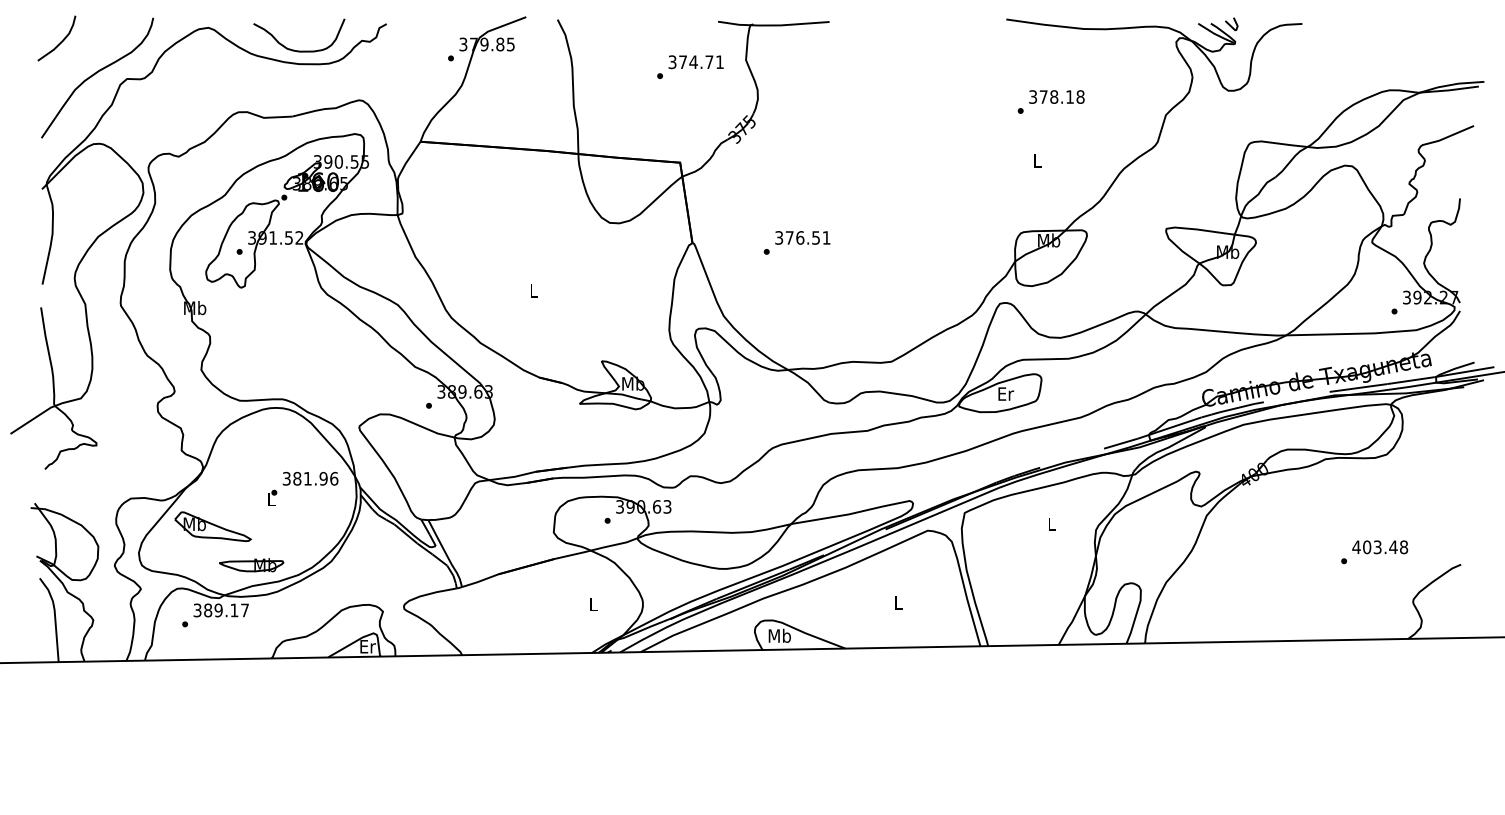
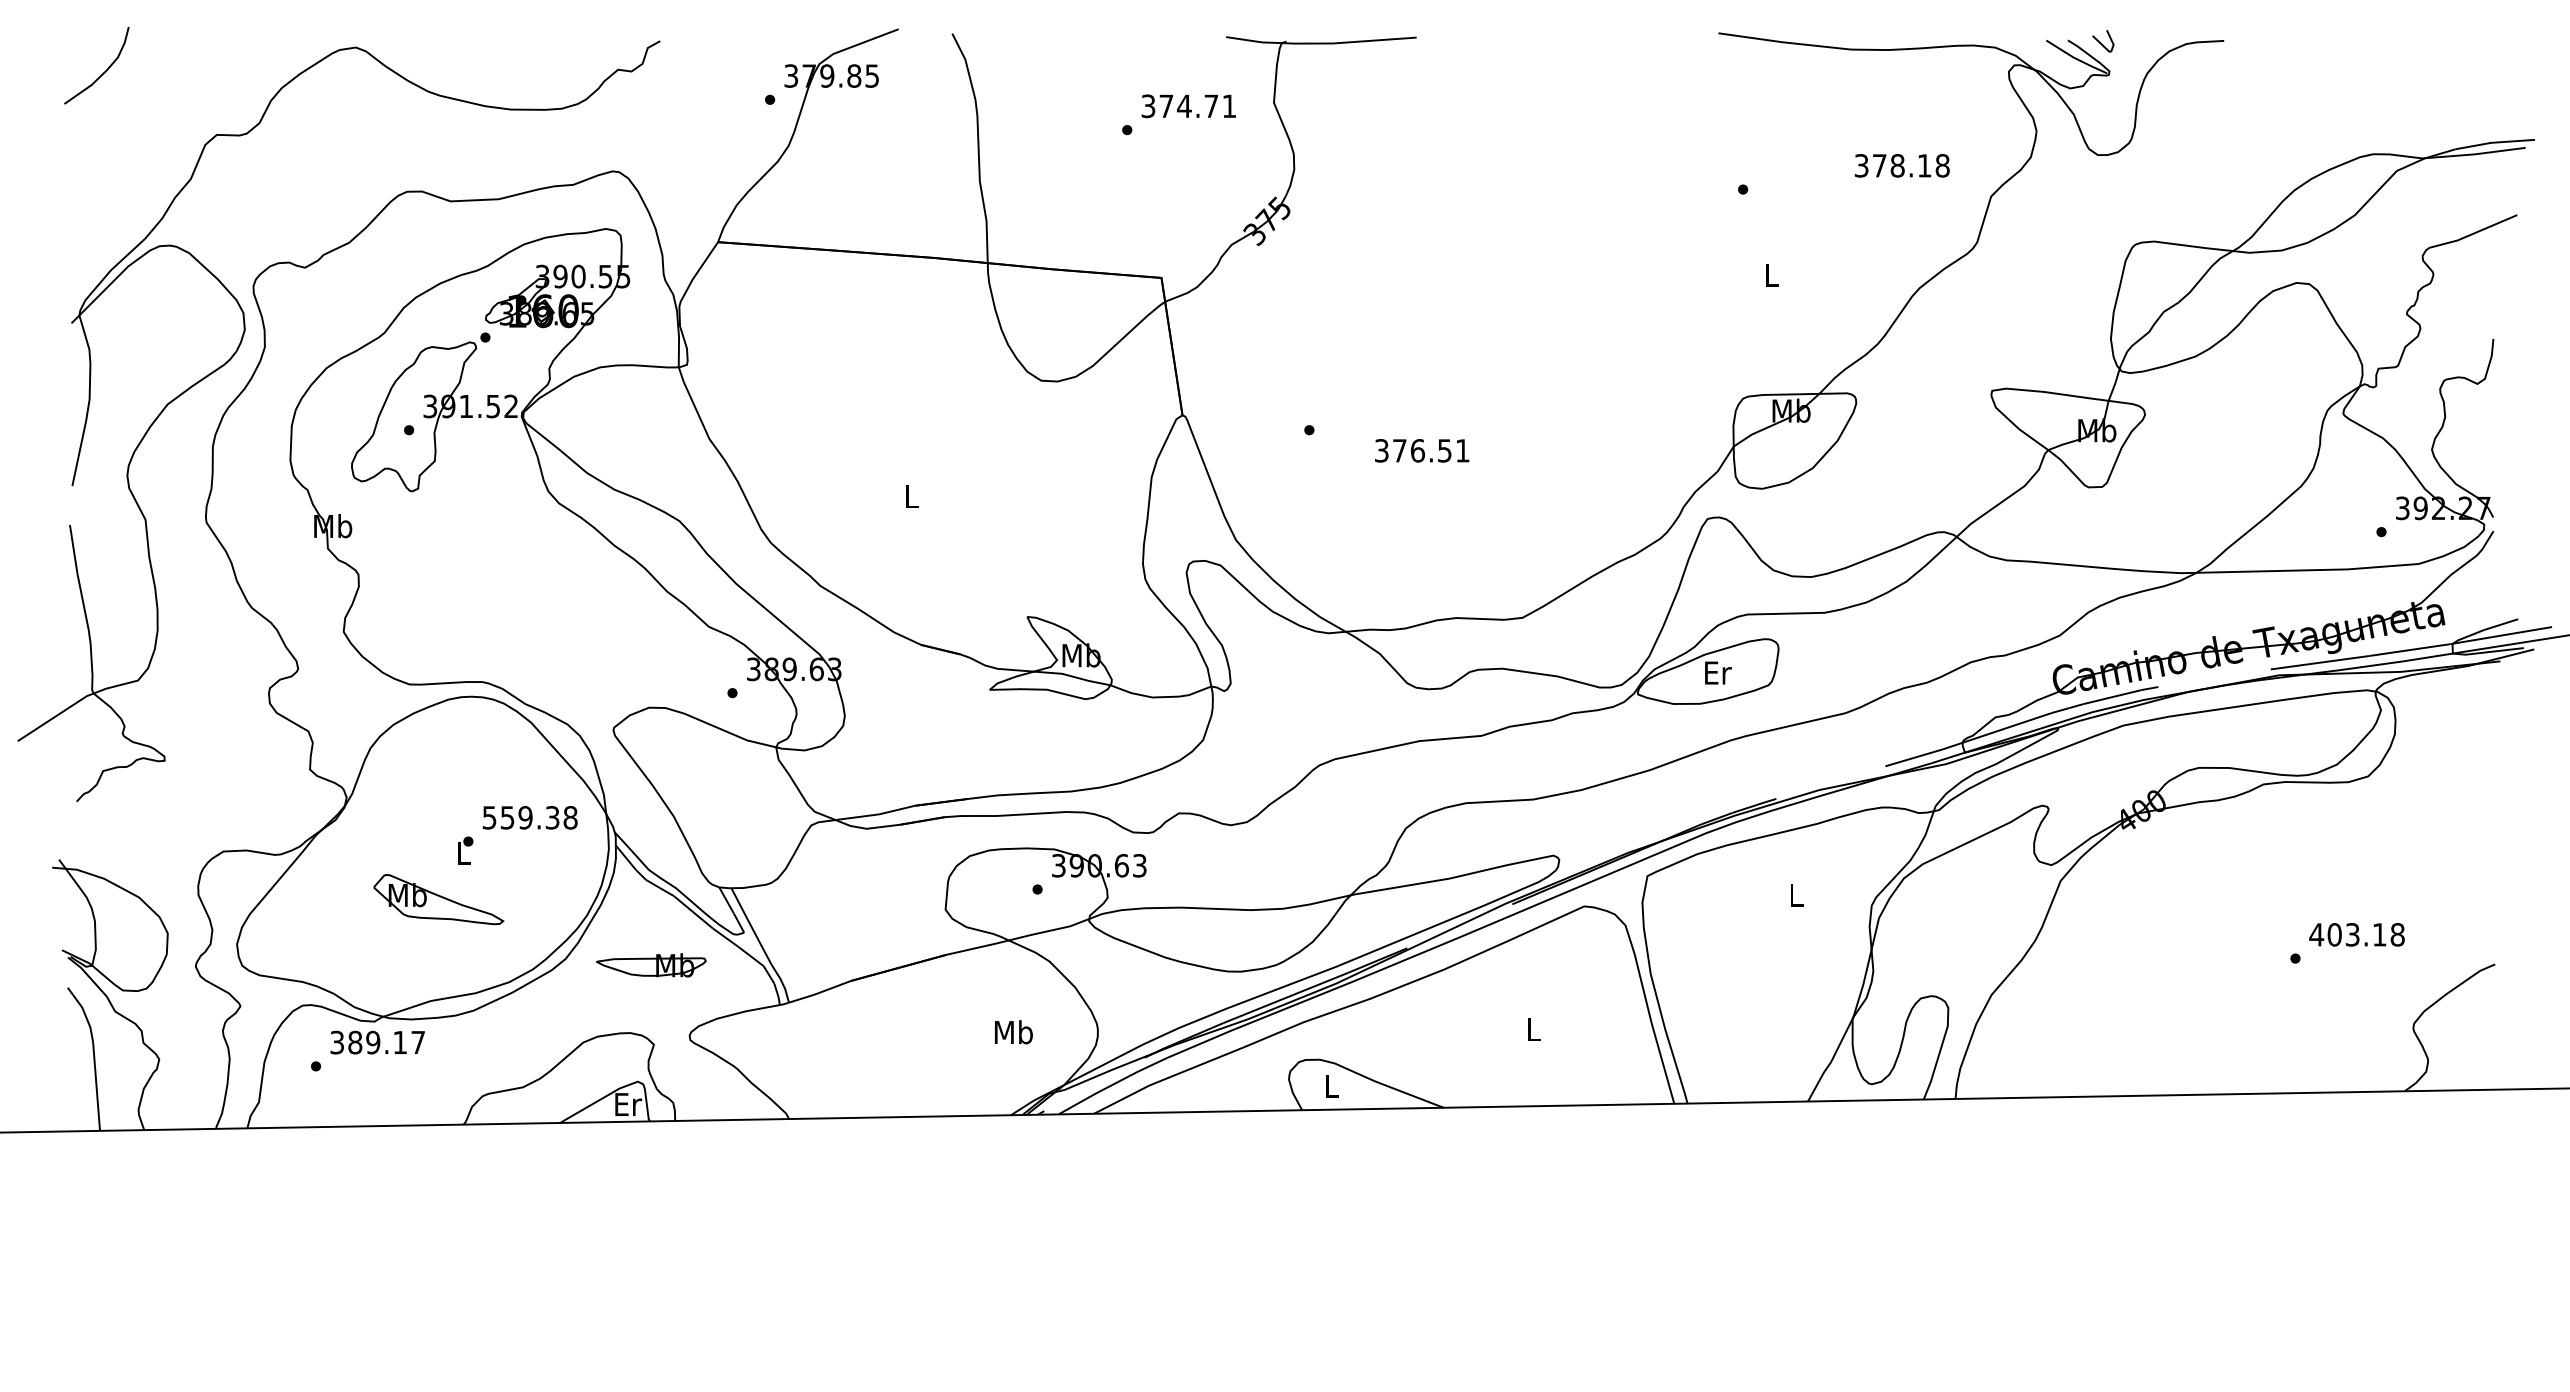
curve: (294, 49) -> (502, 84), removed
curve: (95, 74) -> (162, 127), removed
text: (1056, 96) -> (1901, 164), moved
text: (802, 237) -> (1421, 450), moved
text: (310, 478) -> (530, 817), 381.96 -> 559.38
part: (213, 526) -> (439, 899), moved
text: (1393, 546) -> (2379, 933), 403.48 -> 403.18
part: (251, 565) -> (651, 965), moved
text: (593, 604) -> (1013, 1032), L -> Mb
text: (779, 635) -> (1331, 1085), Mb -> L

